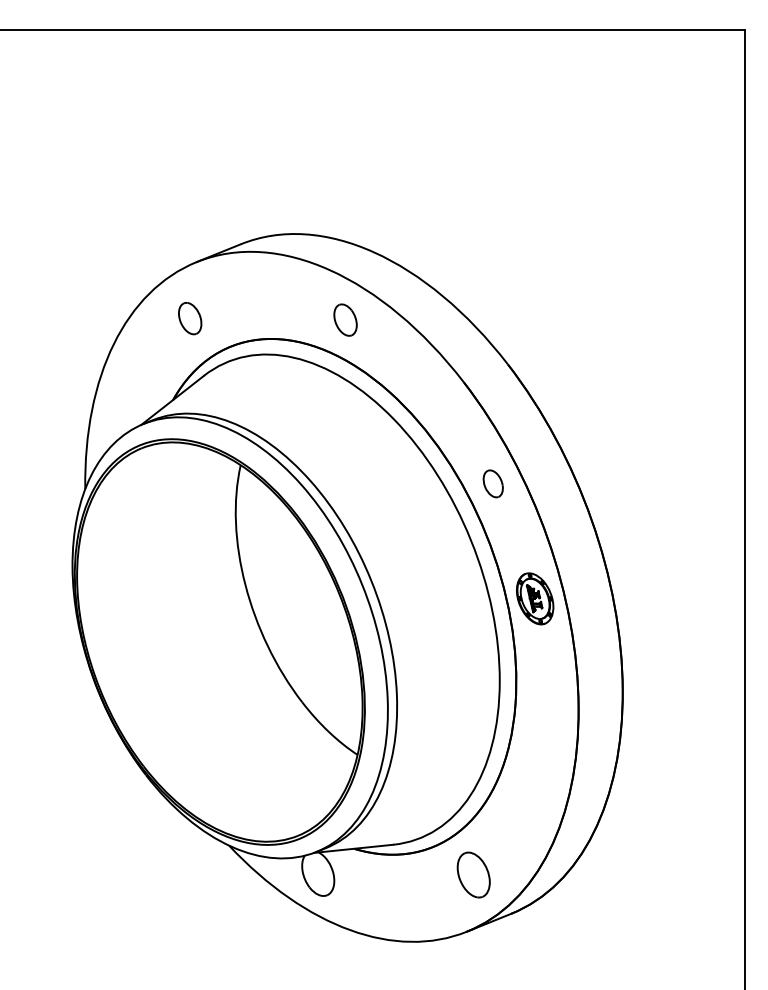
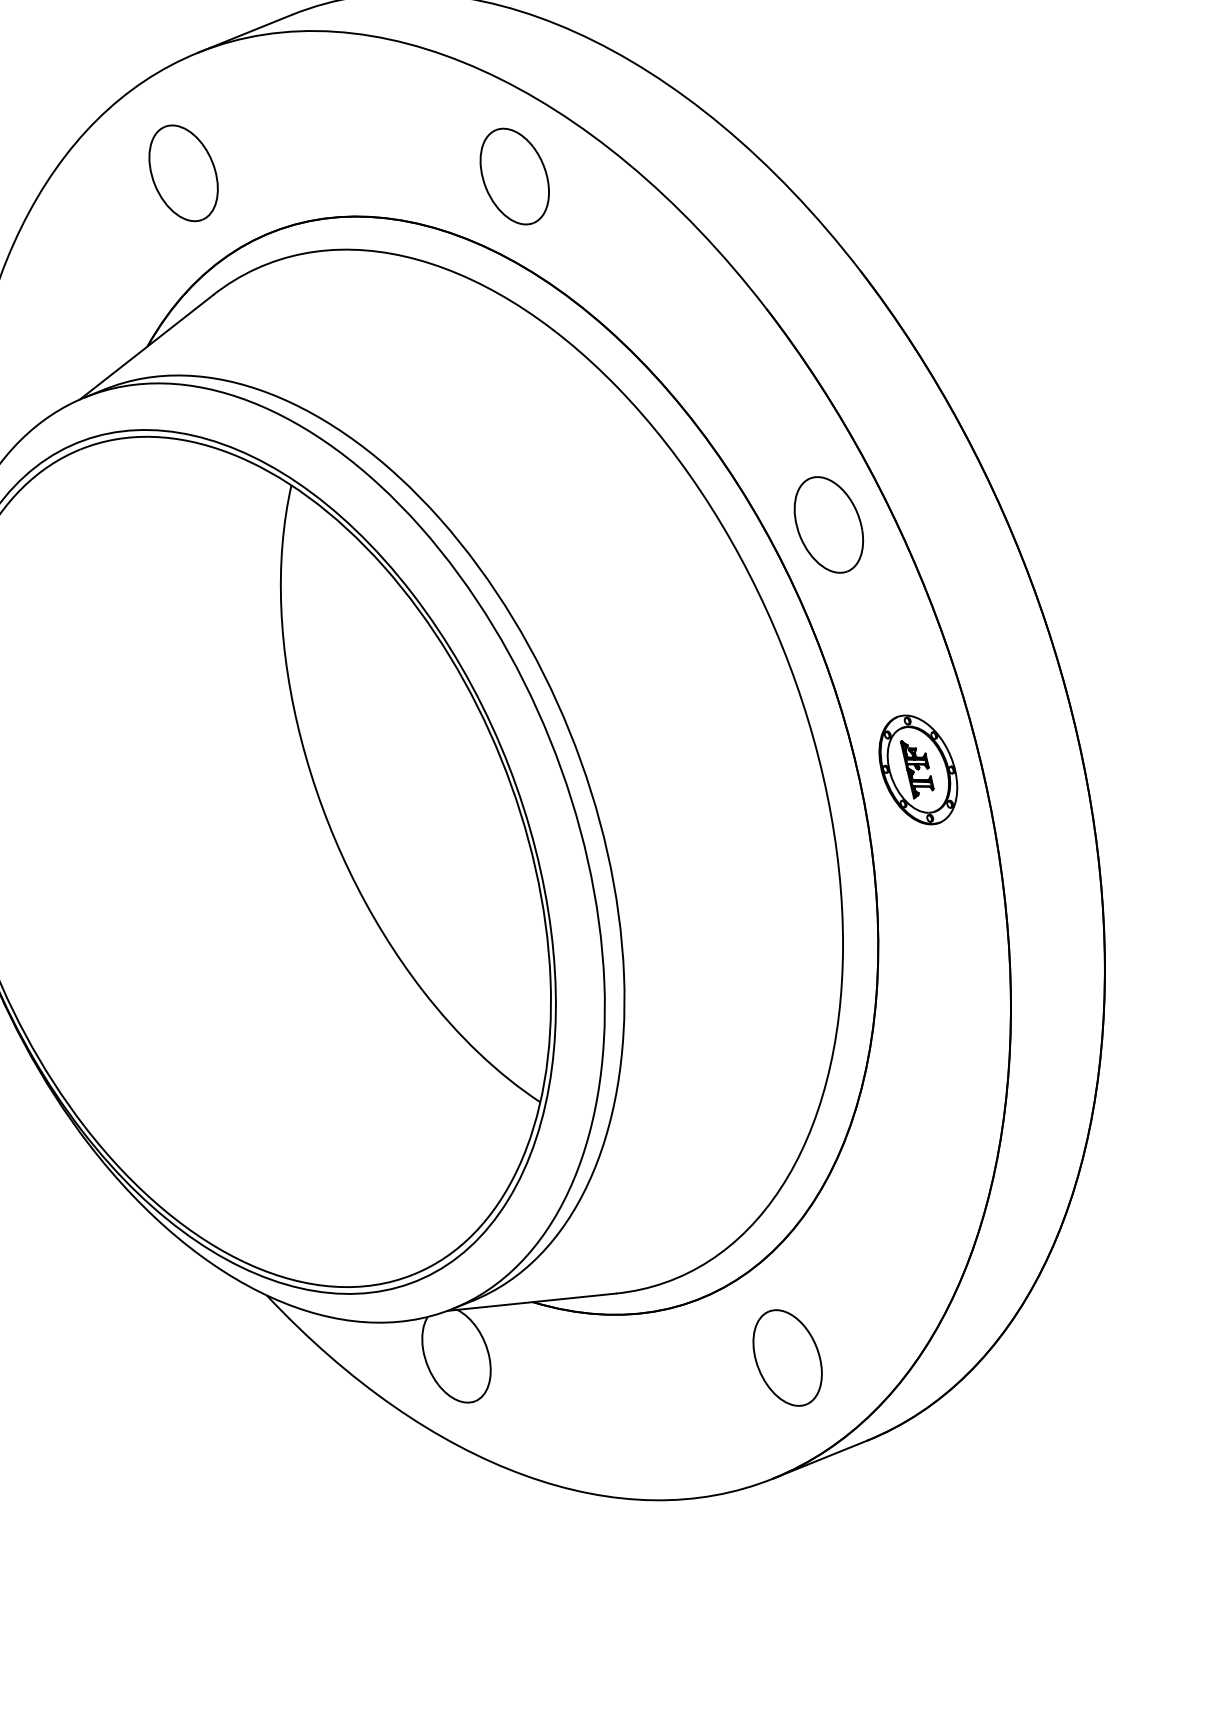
part: (190, 318) -> (184, 172), size x1.43
part: (345, 319) -> (514, 175), size x1.43
part: (493, 483) -> (829, 524), size x1.67

